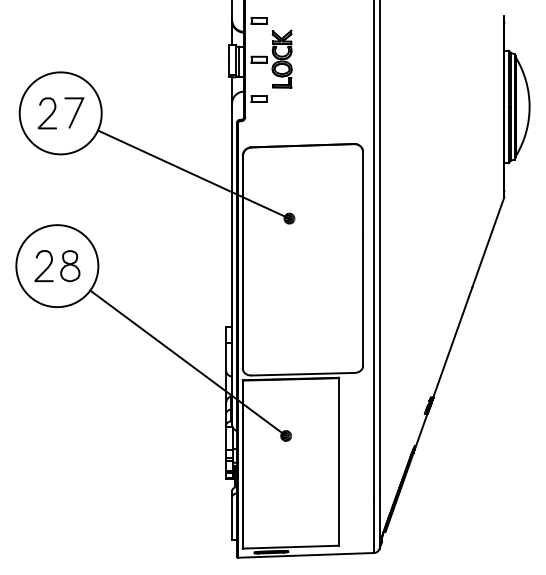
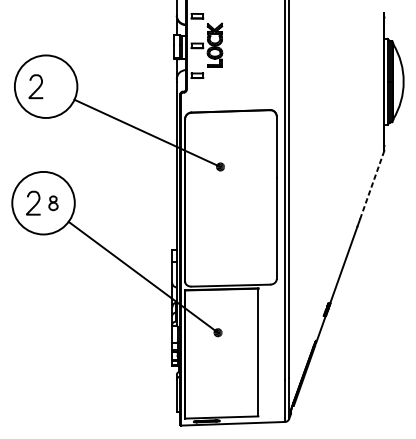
line: (75, 112) -> (57, 86), removed
line: (488, 242) -> (372, 185), solid -> dashed
part: (70, 266) -> (53, 203), size x0.6

